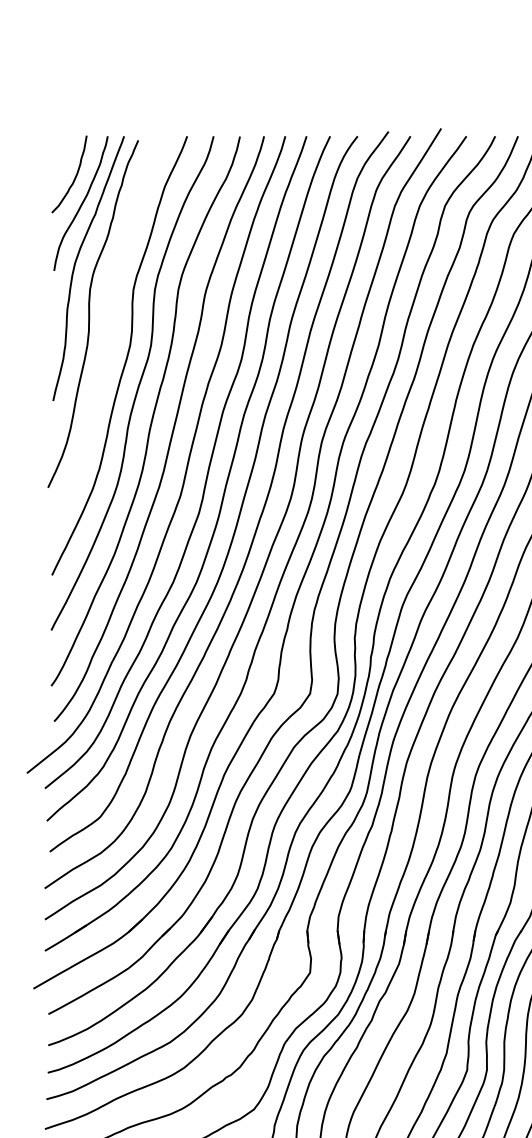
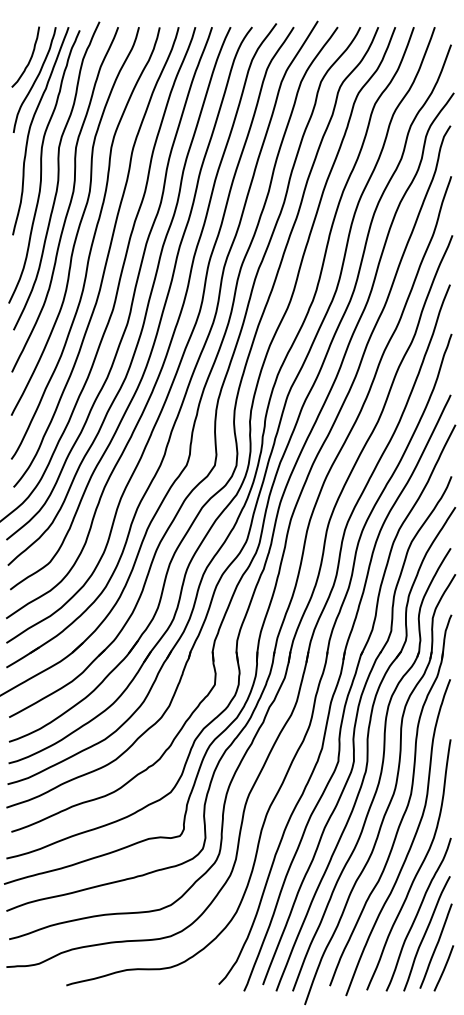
curve: (109, 324) -> (57, 175), added

